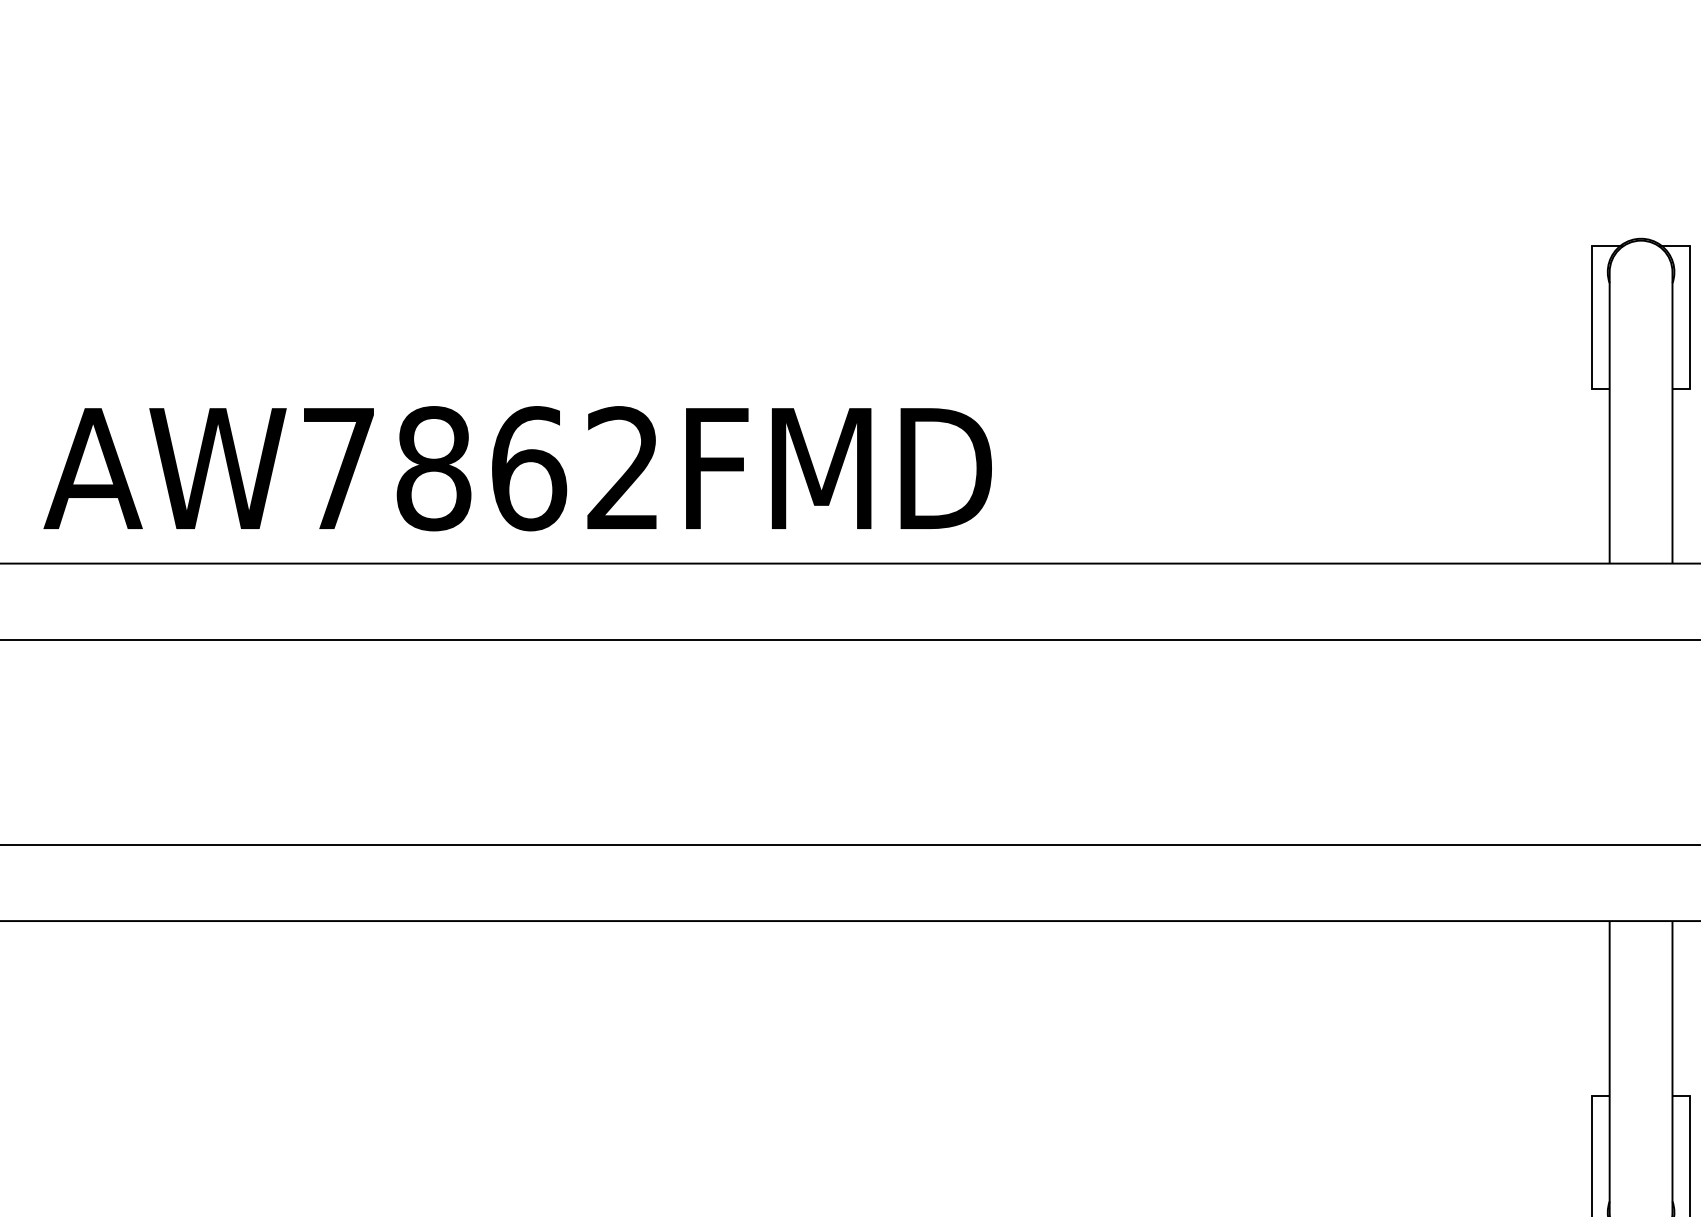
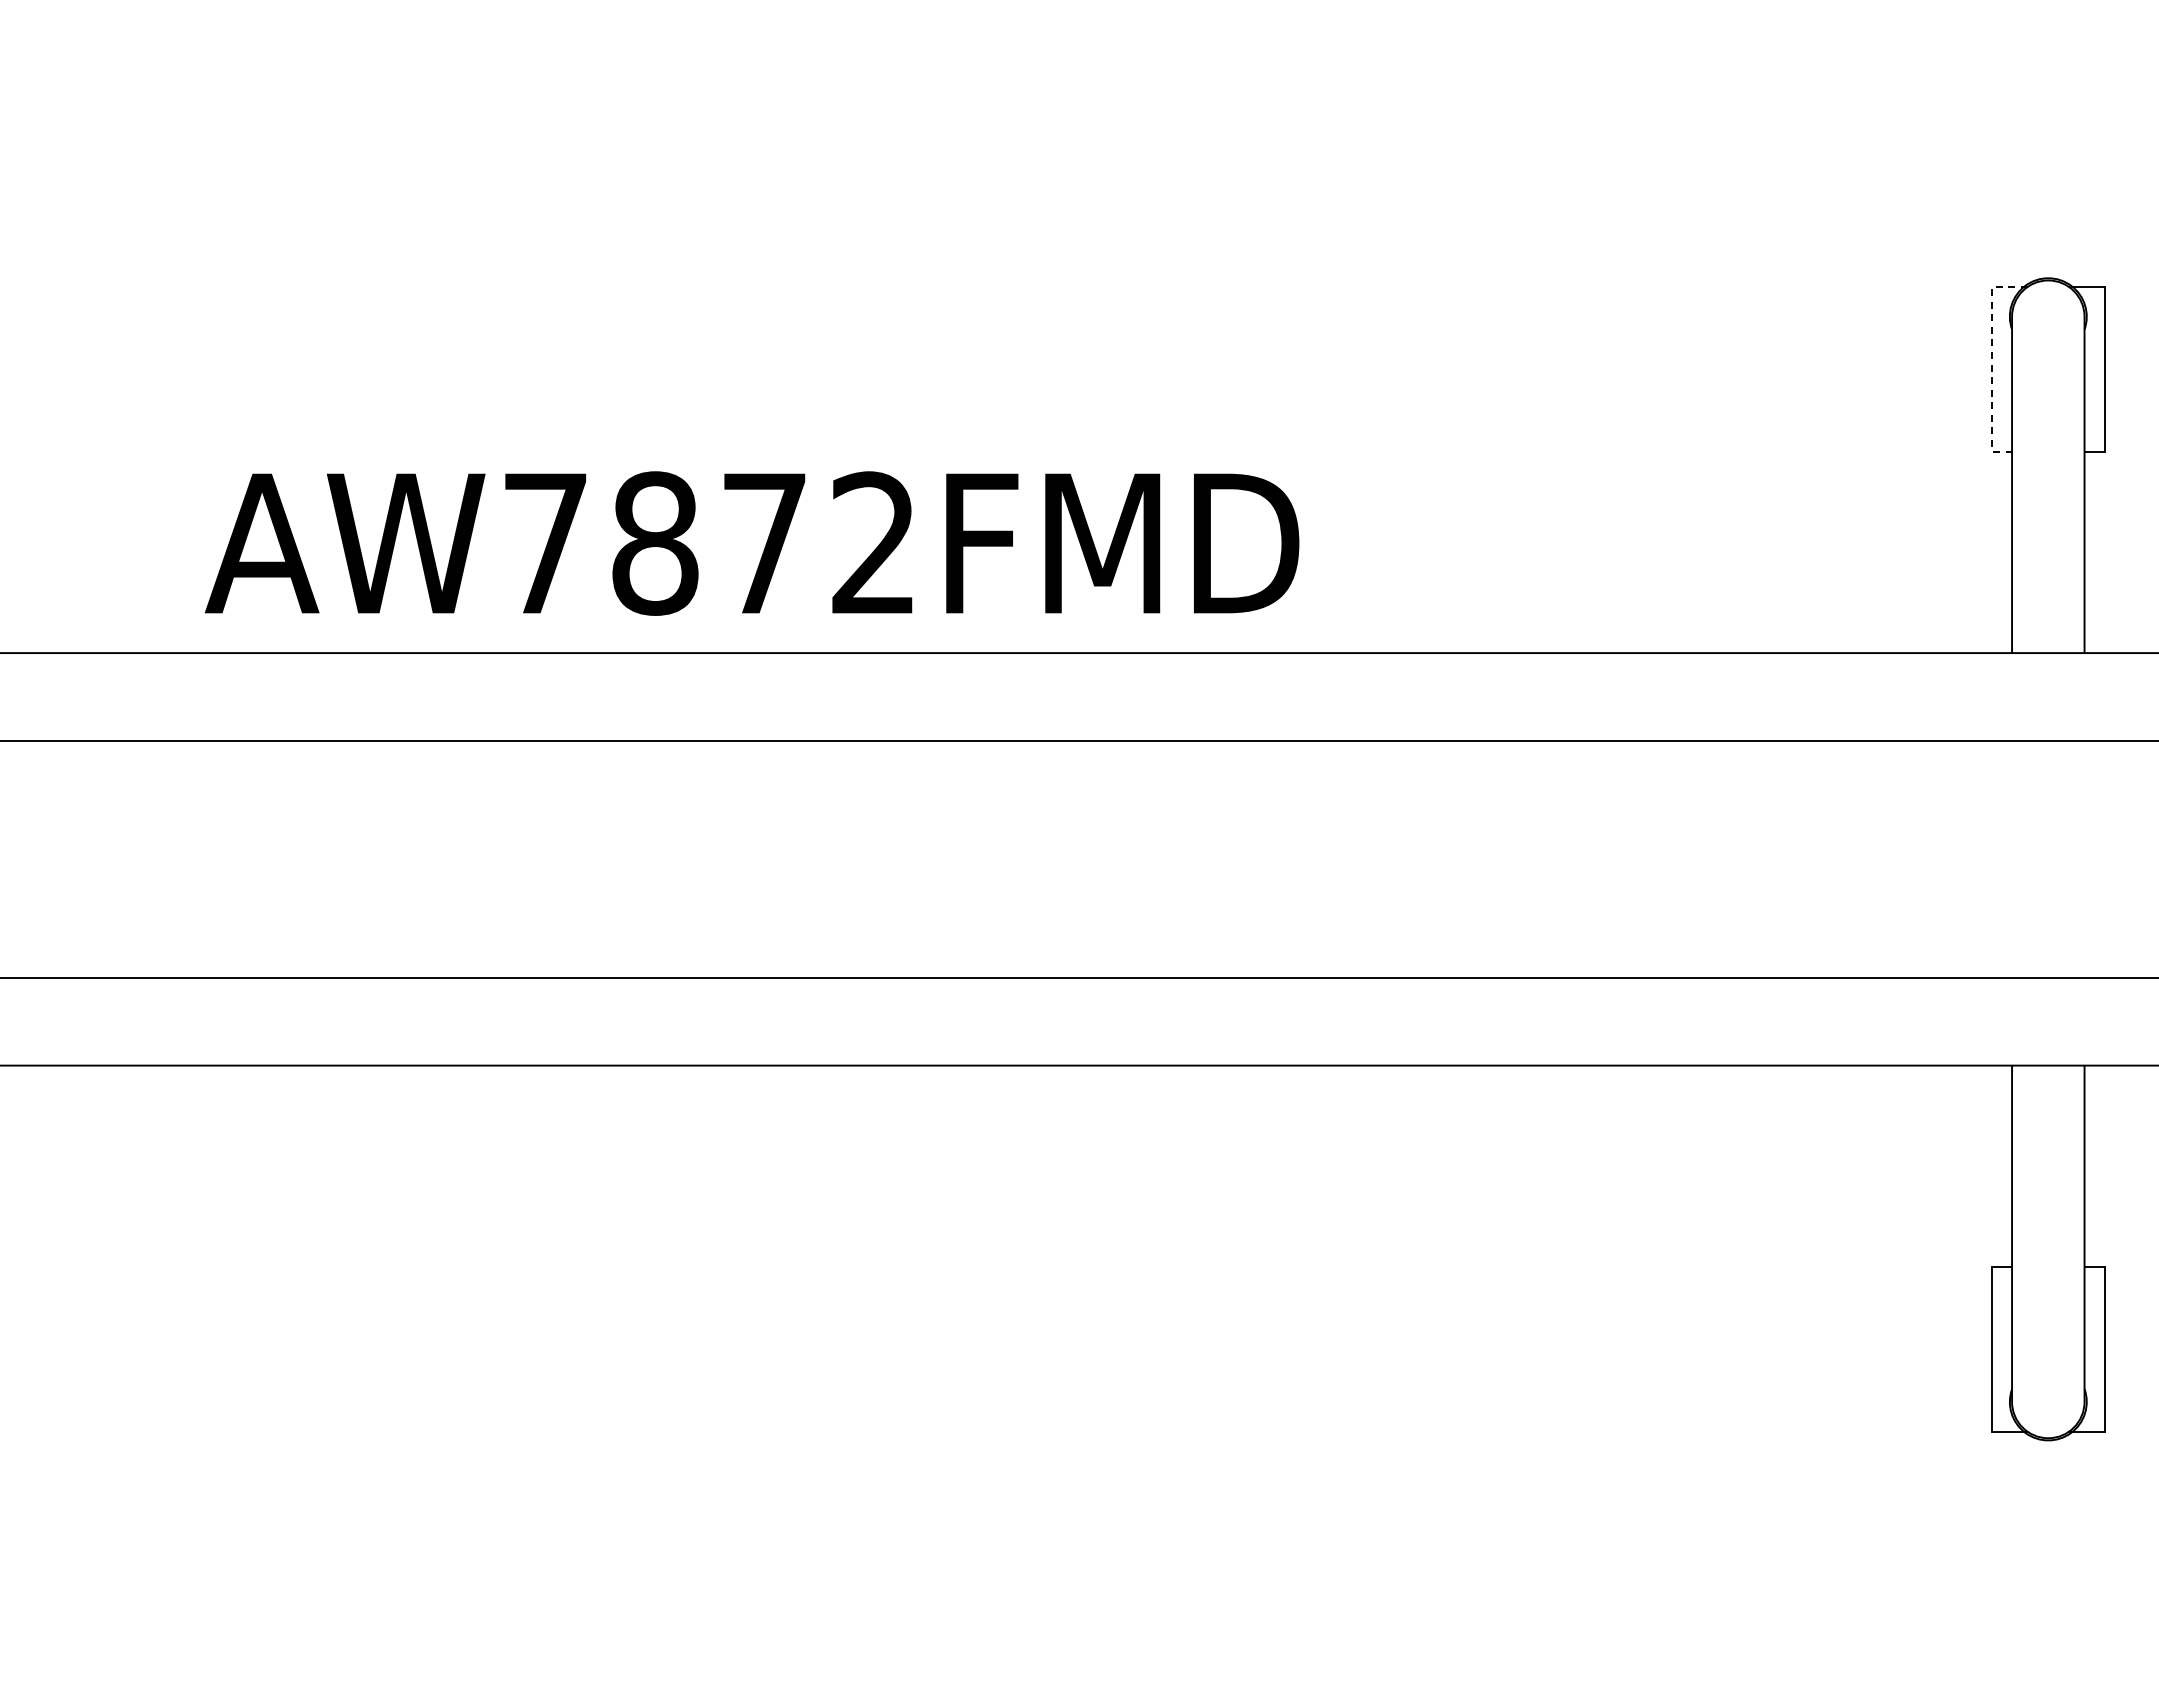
line: (1592, 310) -> (1992, 361), solid -> dashed
text: (529, 468) -> (765, 543), AW7862FMD -> AW7872FMD

